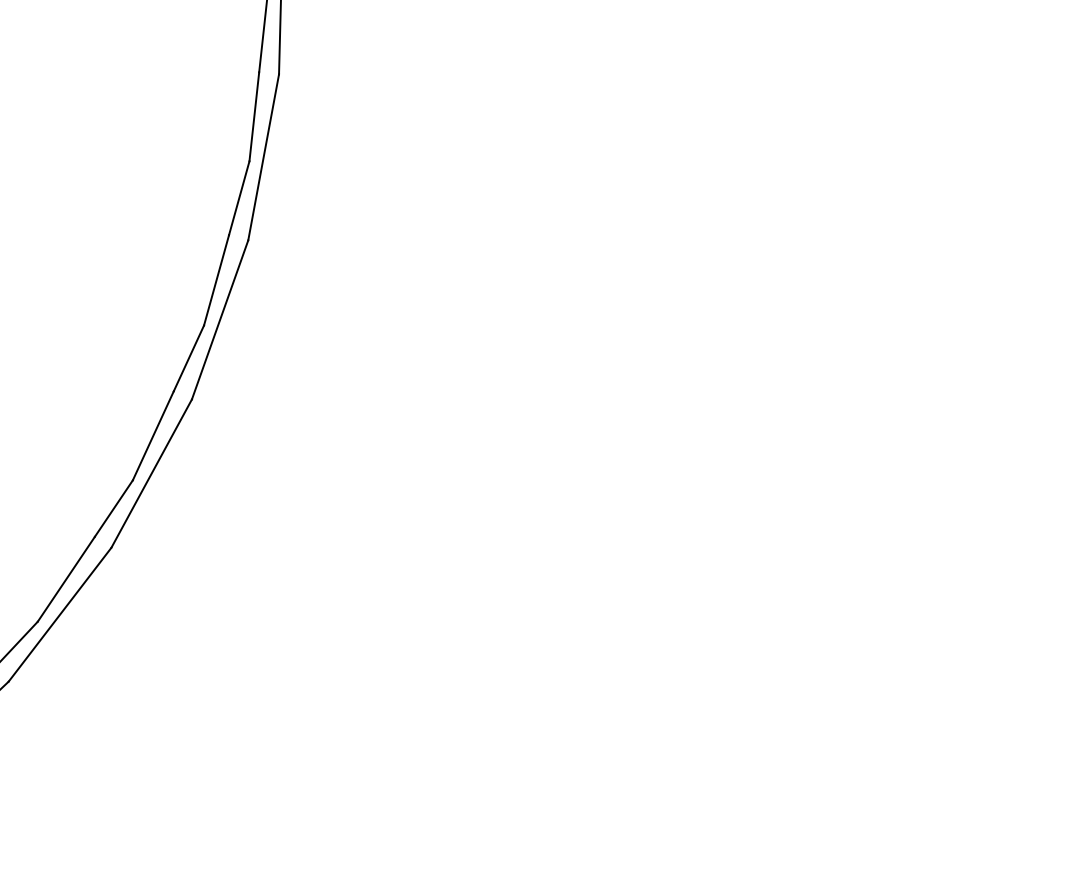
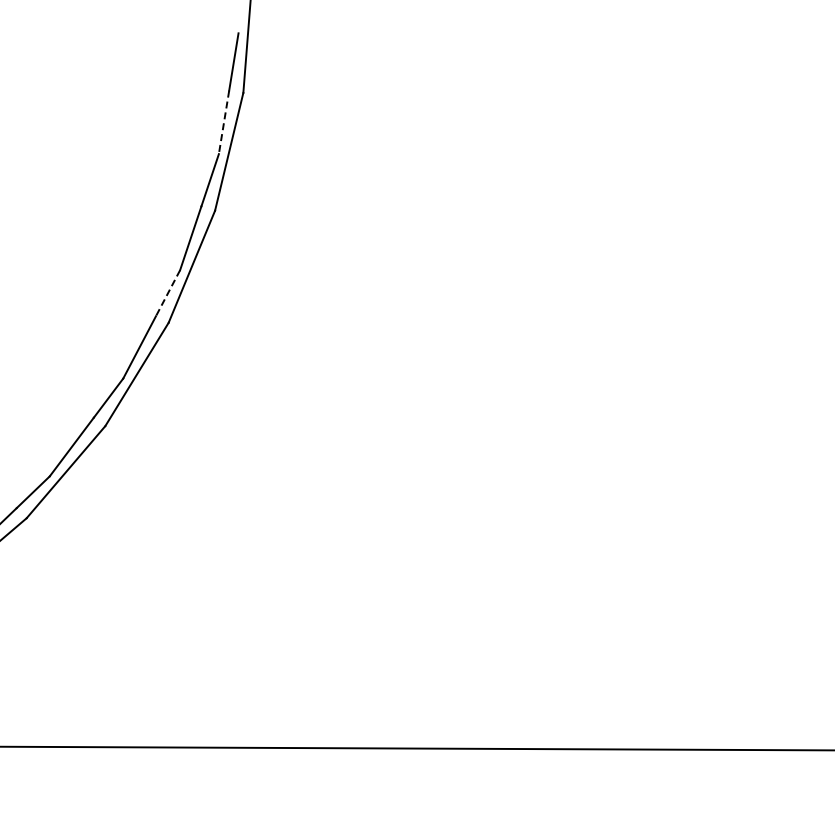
line: (253, 116) -> (223, 122), solid -> dashed
line: (188, 358) -> (167, 293), solid -> dashed

